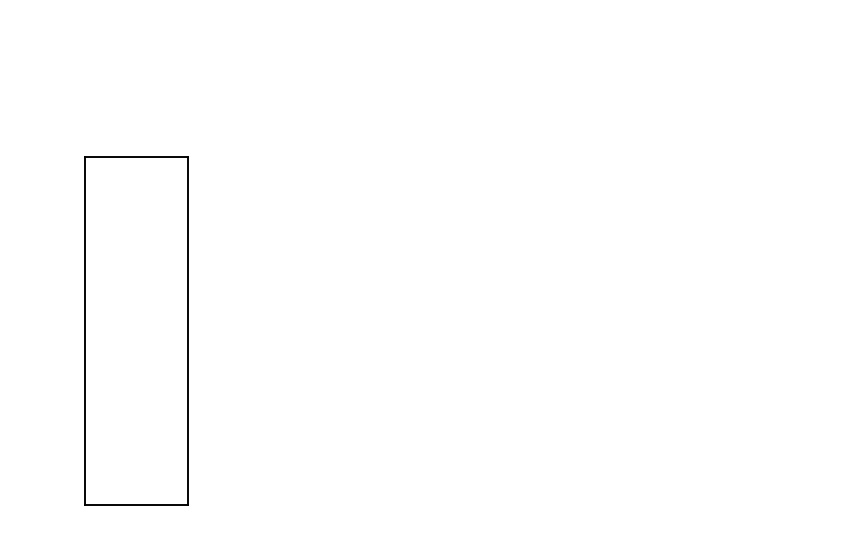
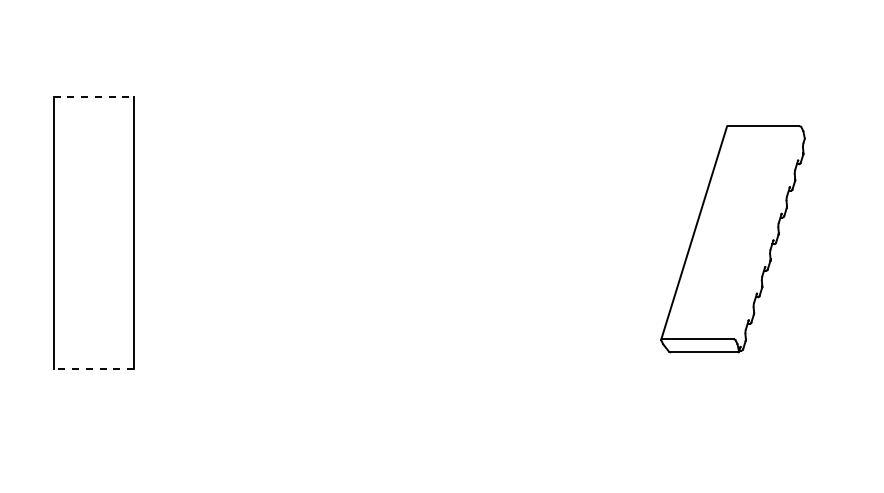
line: (137, 156) -> (94, 97), solid -> dashed
line: (136, 505) -> (93, 369), solid -> dashed

